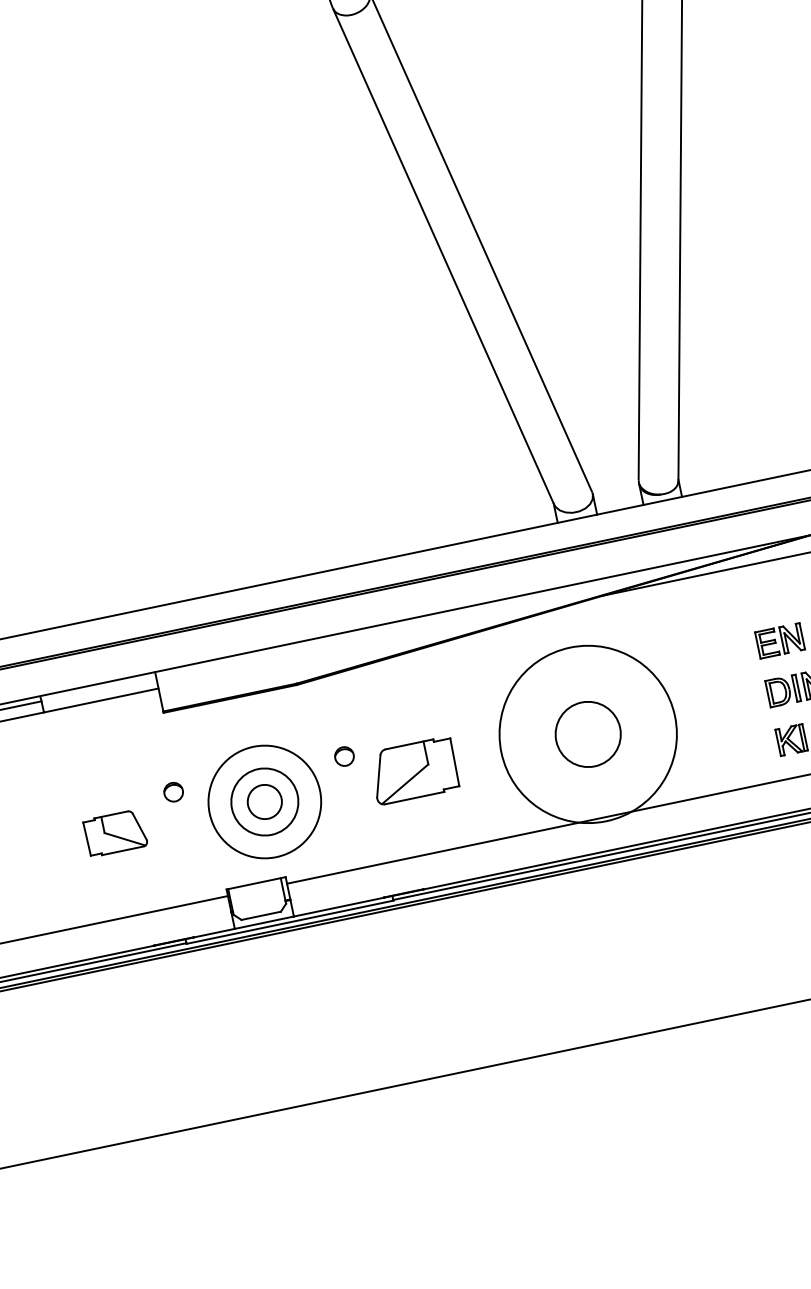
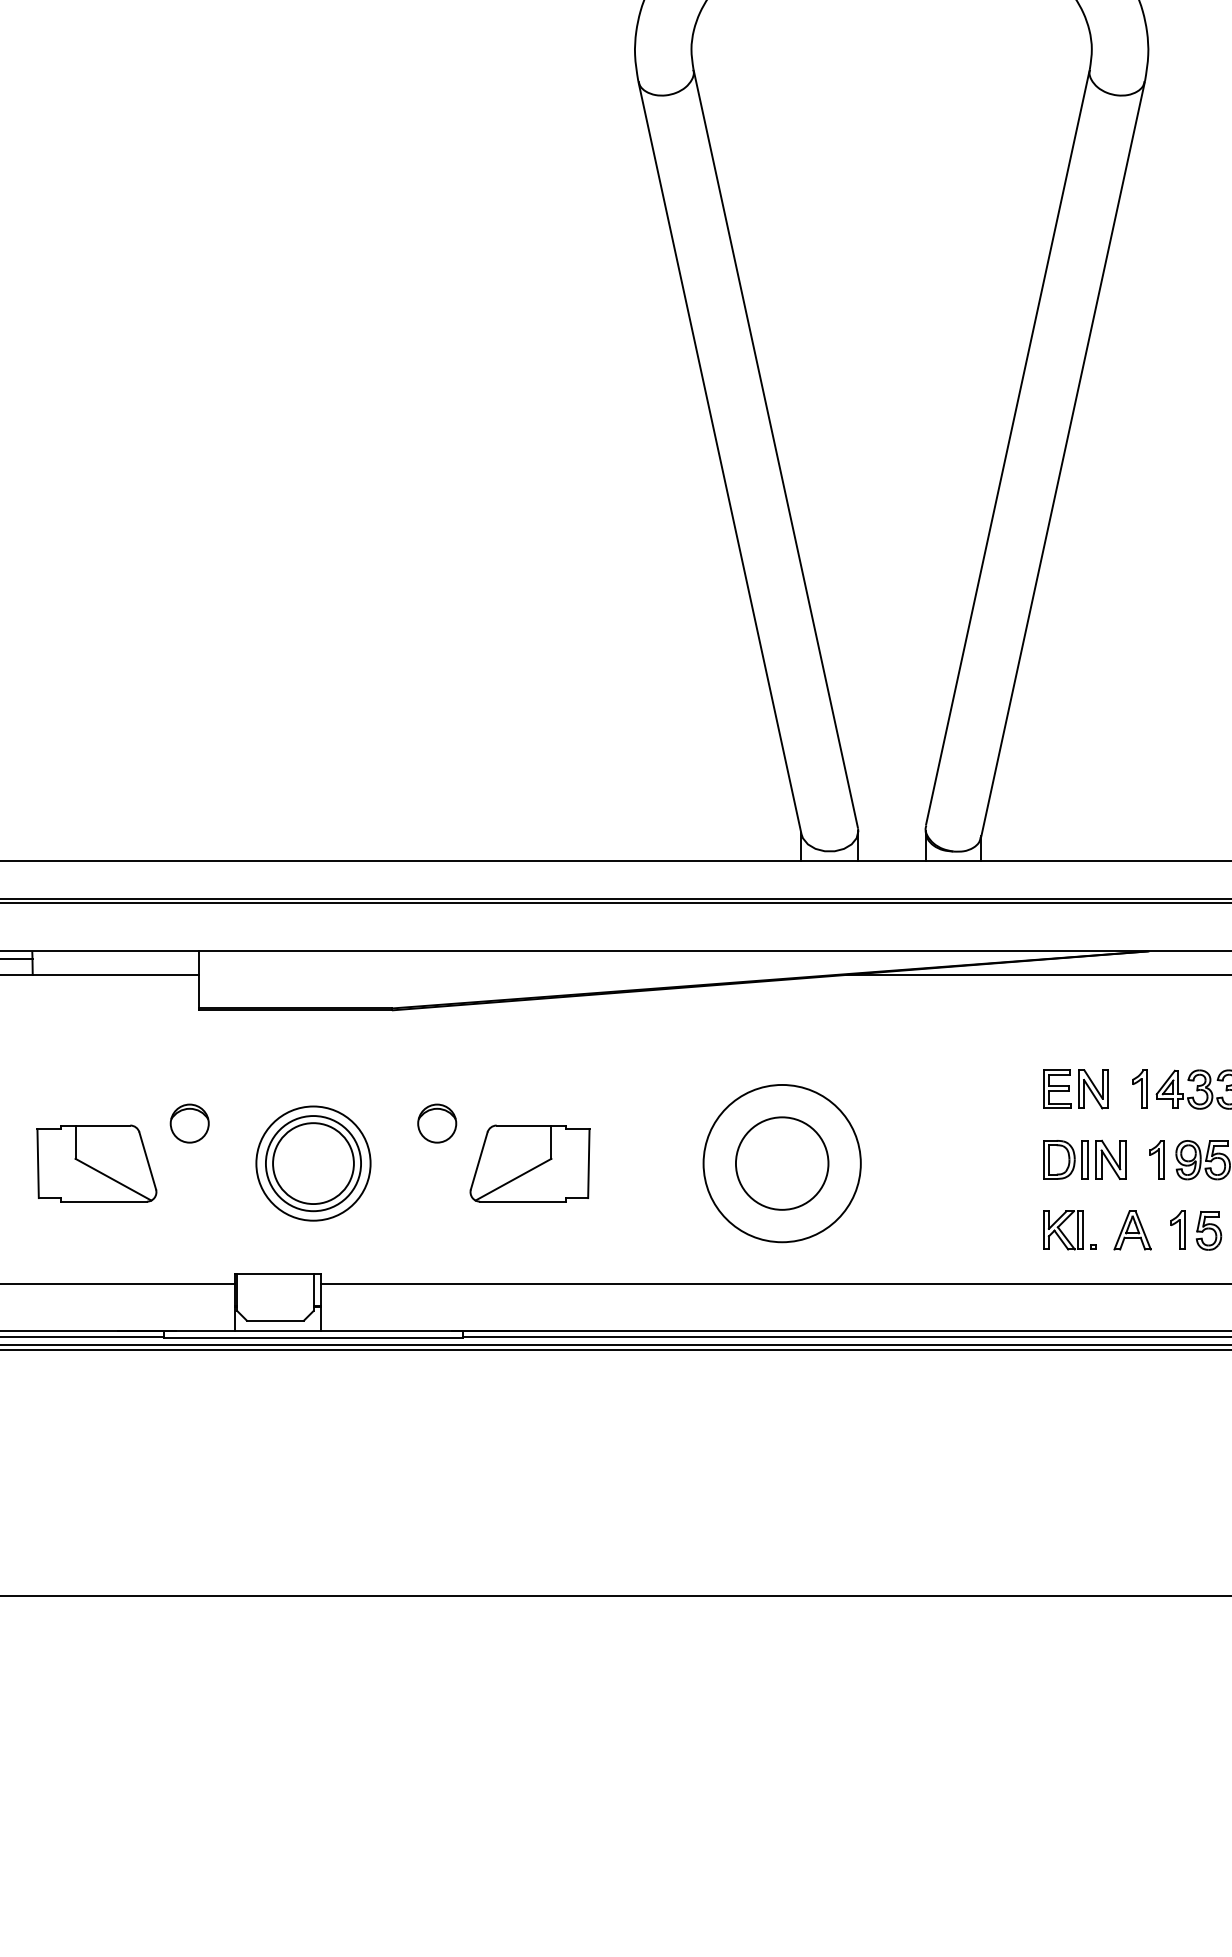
circle: (587, 734) -> (781, 1163), size x0.62
part: (344, 756) -> (437, 1123), size x1.43
part: (173, 792) -> (189, 1123), size x1.43
circle: (264, 801) -> (313, 1163), size x0.71
circle: (264, 801) -> (313, 1163), size x1.67
part: (115, 833) -> (96, 1163), size x1.43

